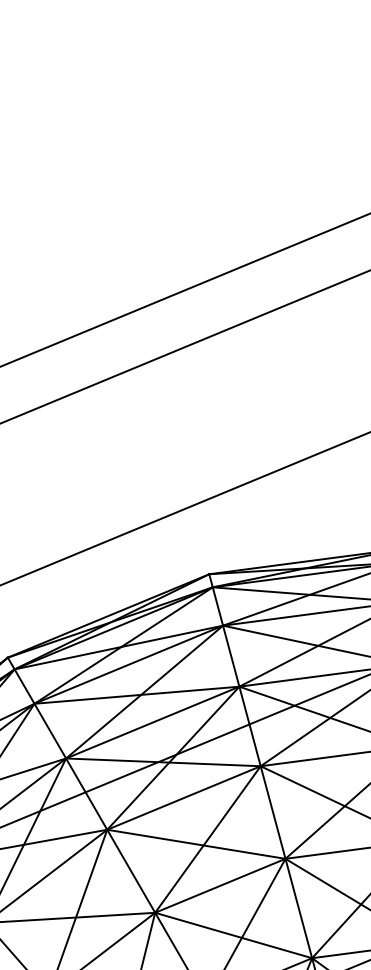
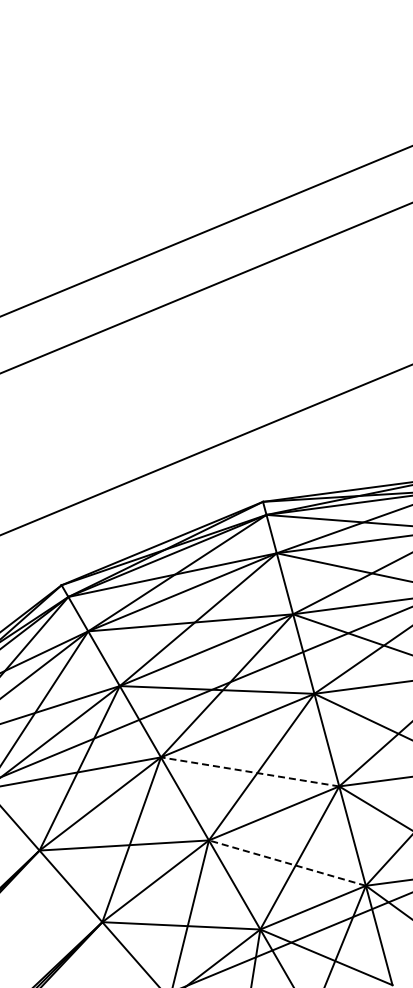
line: (195, 843) -> (249, 771), solid -> dashed
line: (233, 935) -> (287, 863), solid -> dashed

